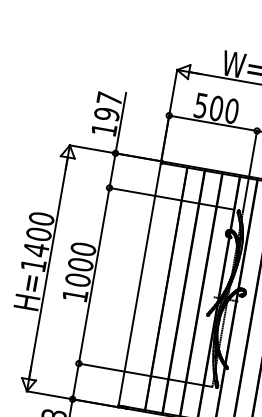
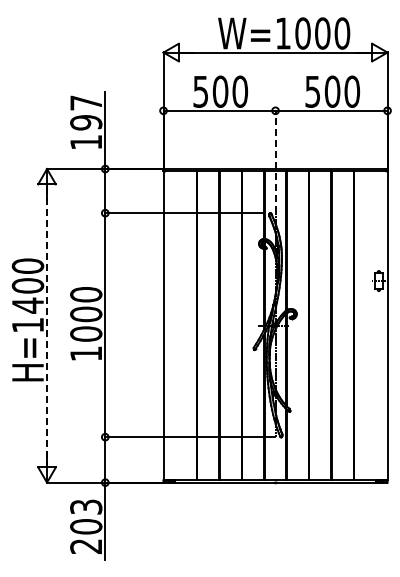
line: (250, 170) -> (275, 161), solid -> dashed
line: (48, 268) -> (47, 326), solid -> dashed

